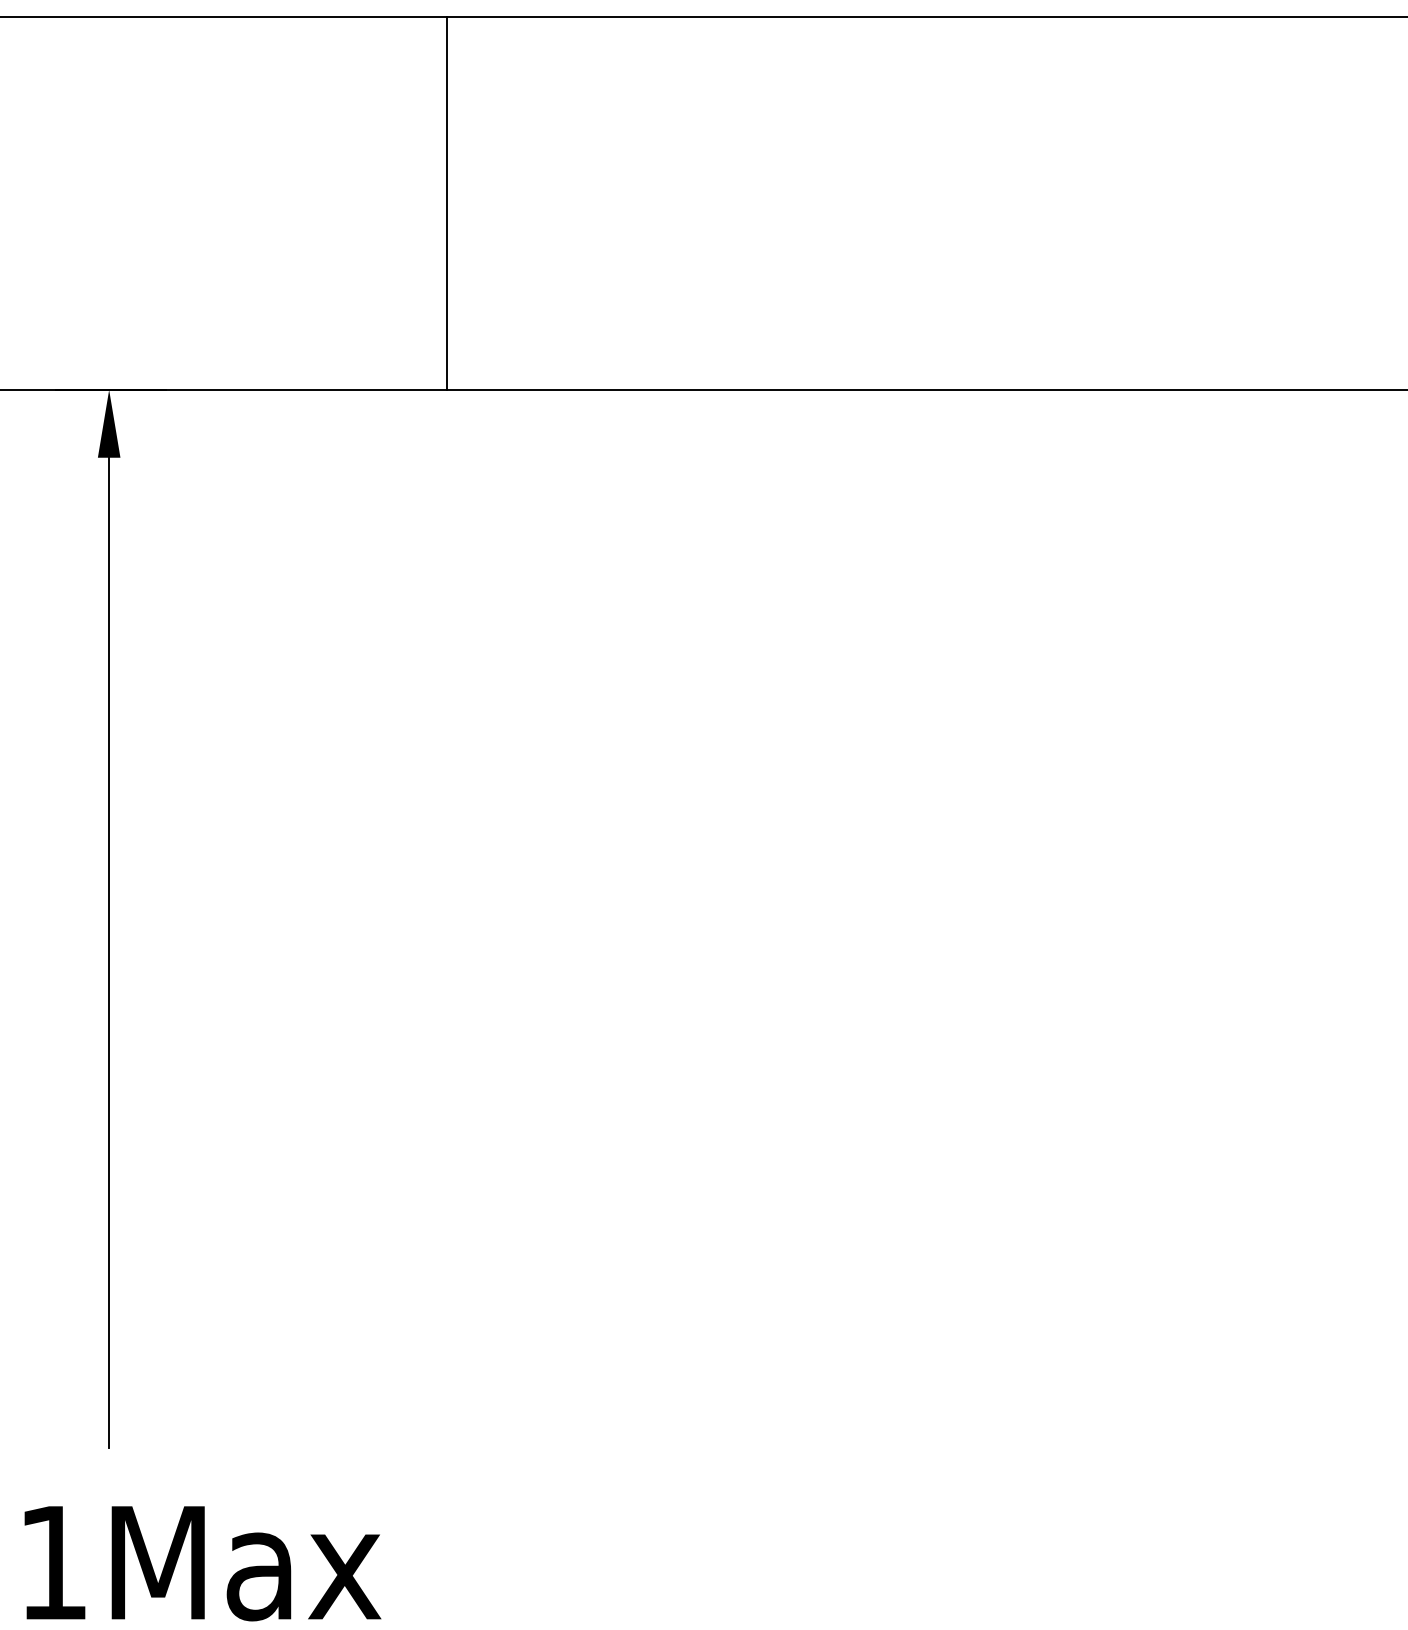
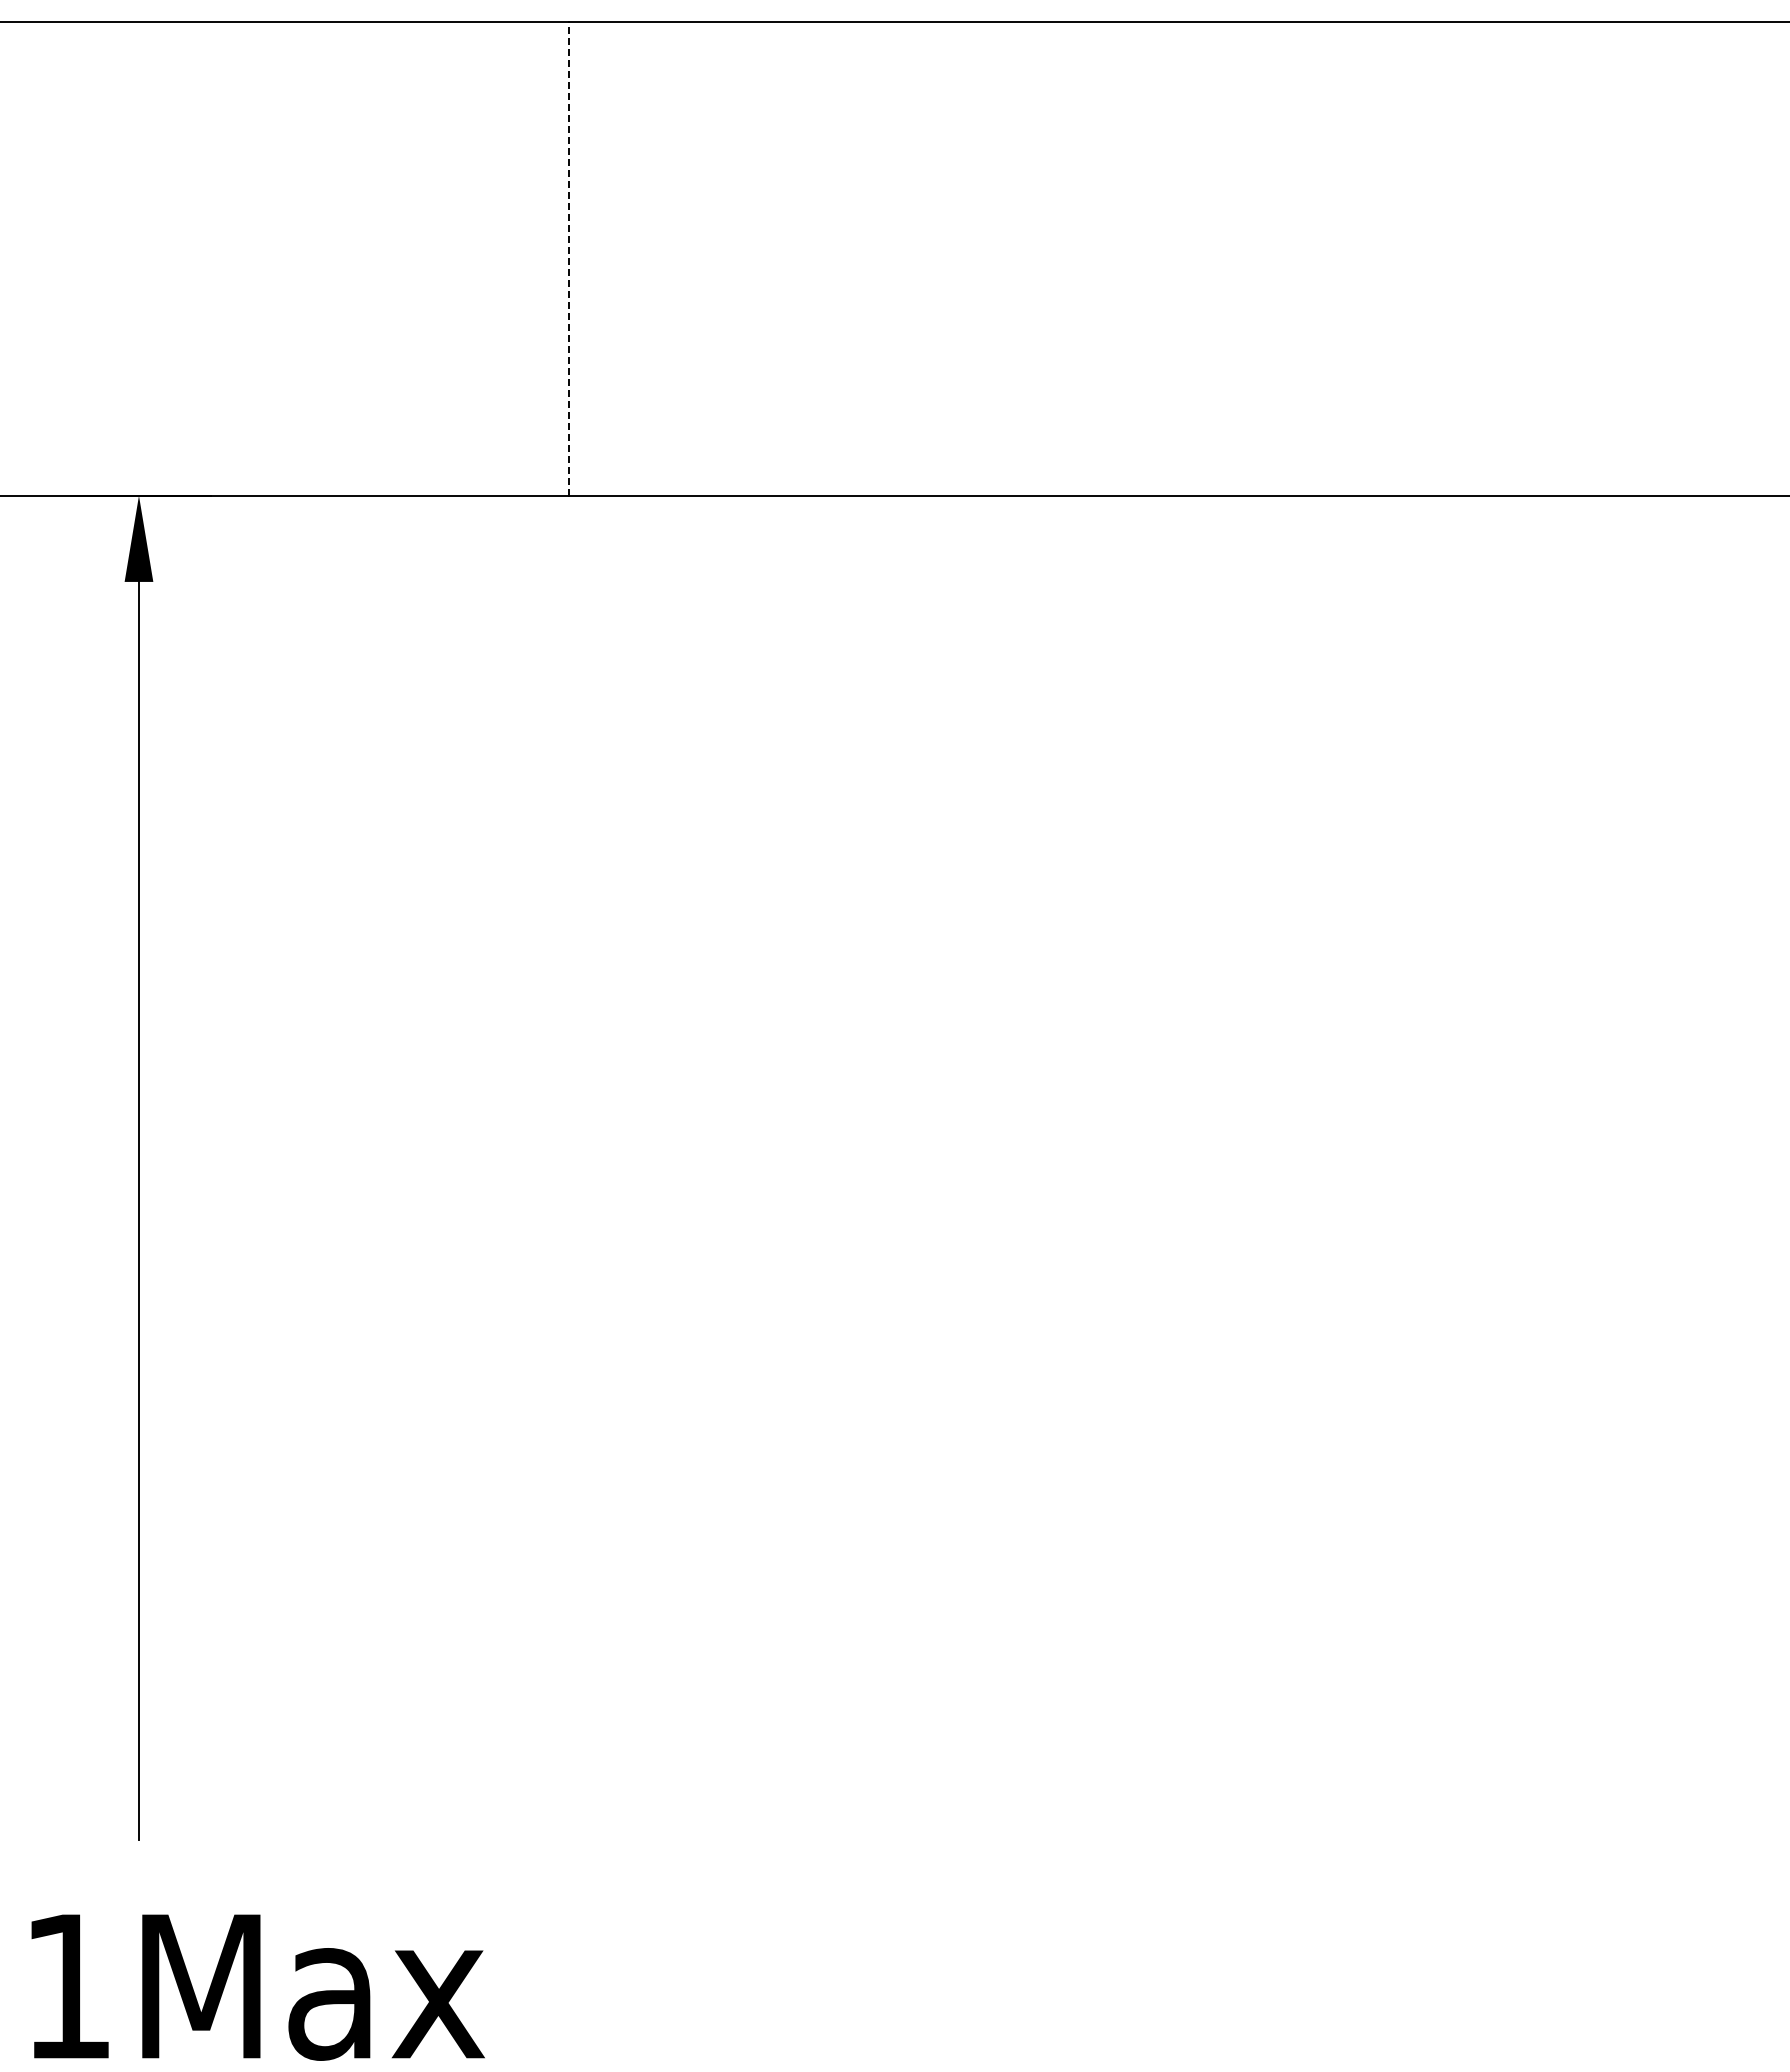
line: (447, 203) -> (568, 258), solid -> dashed

